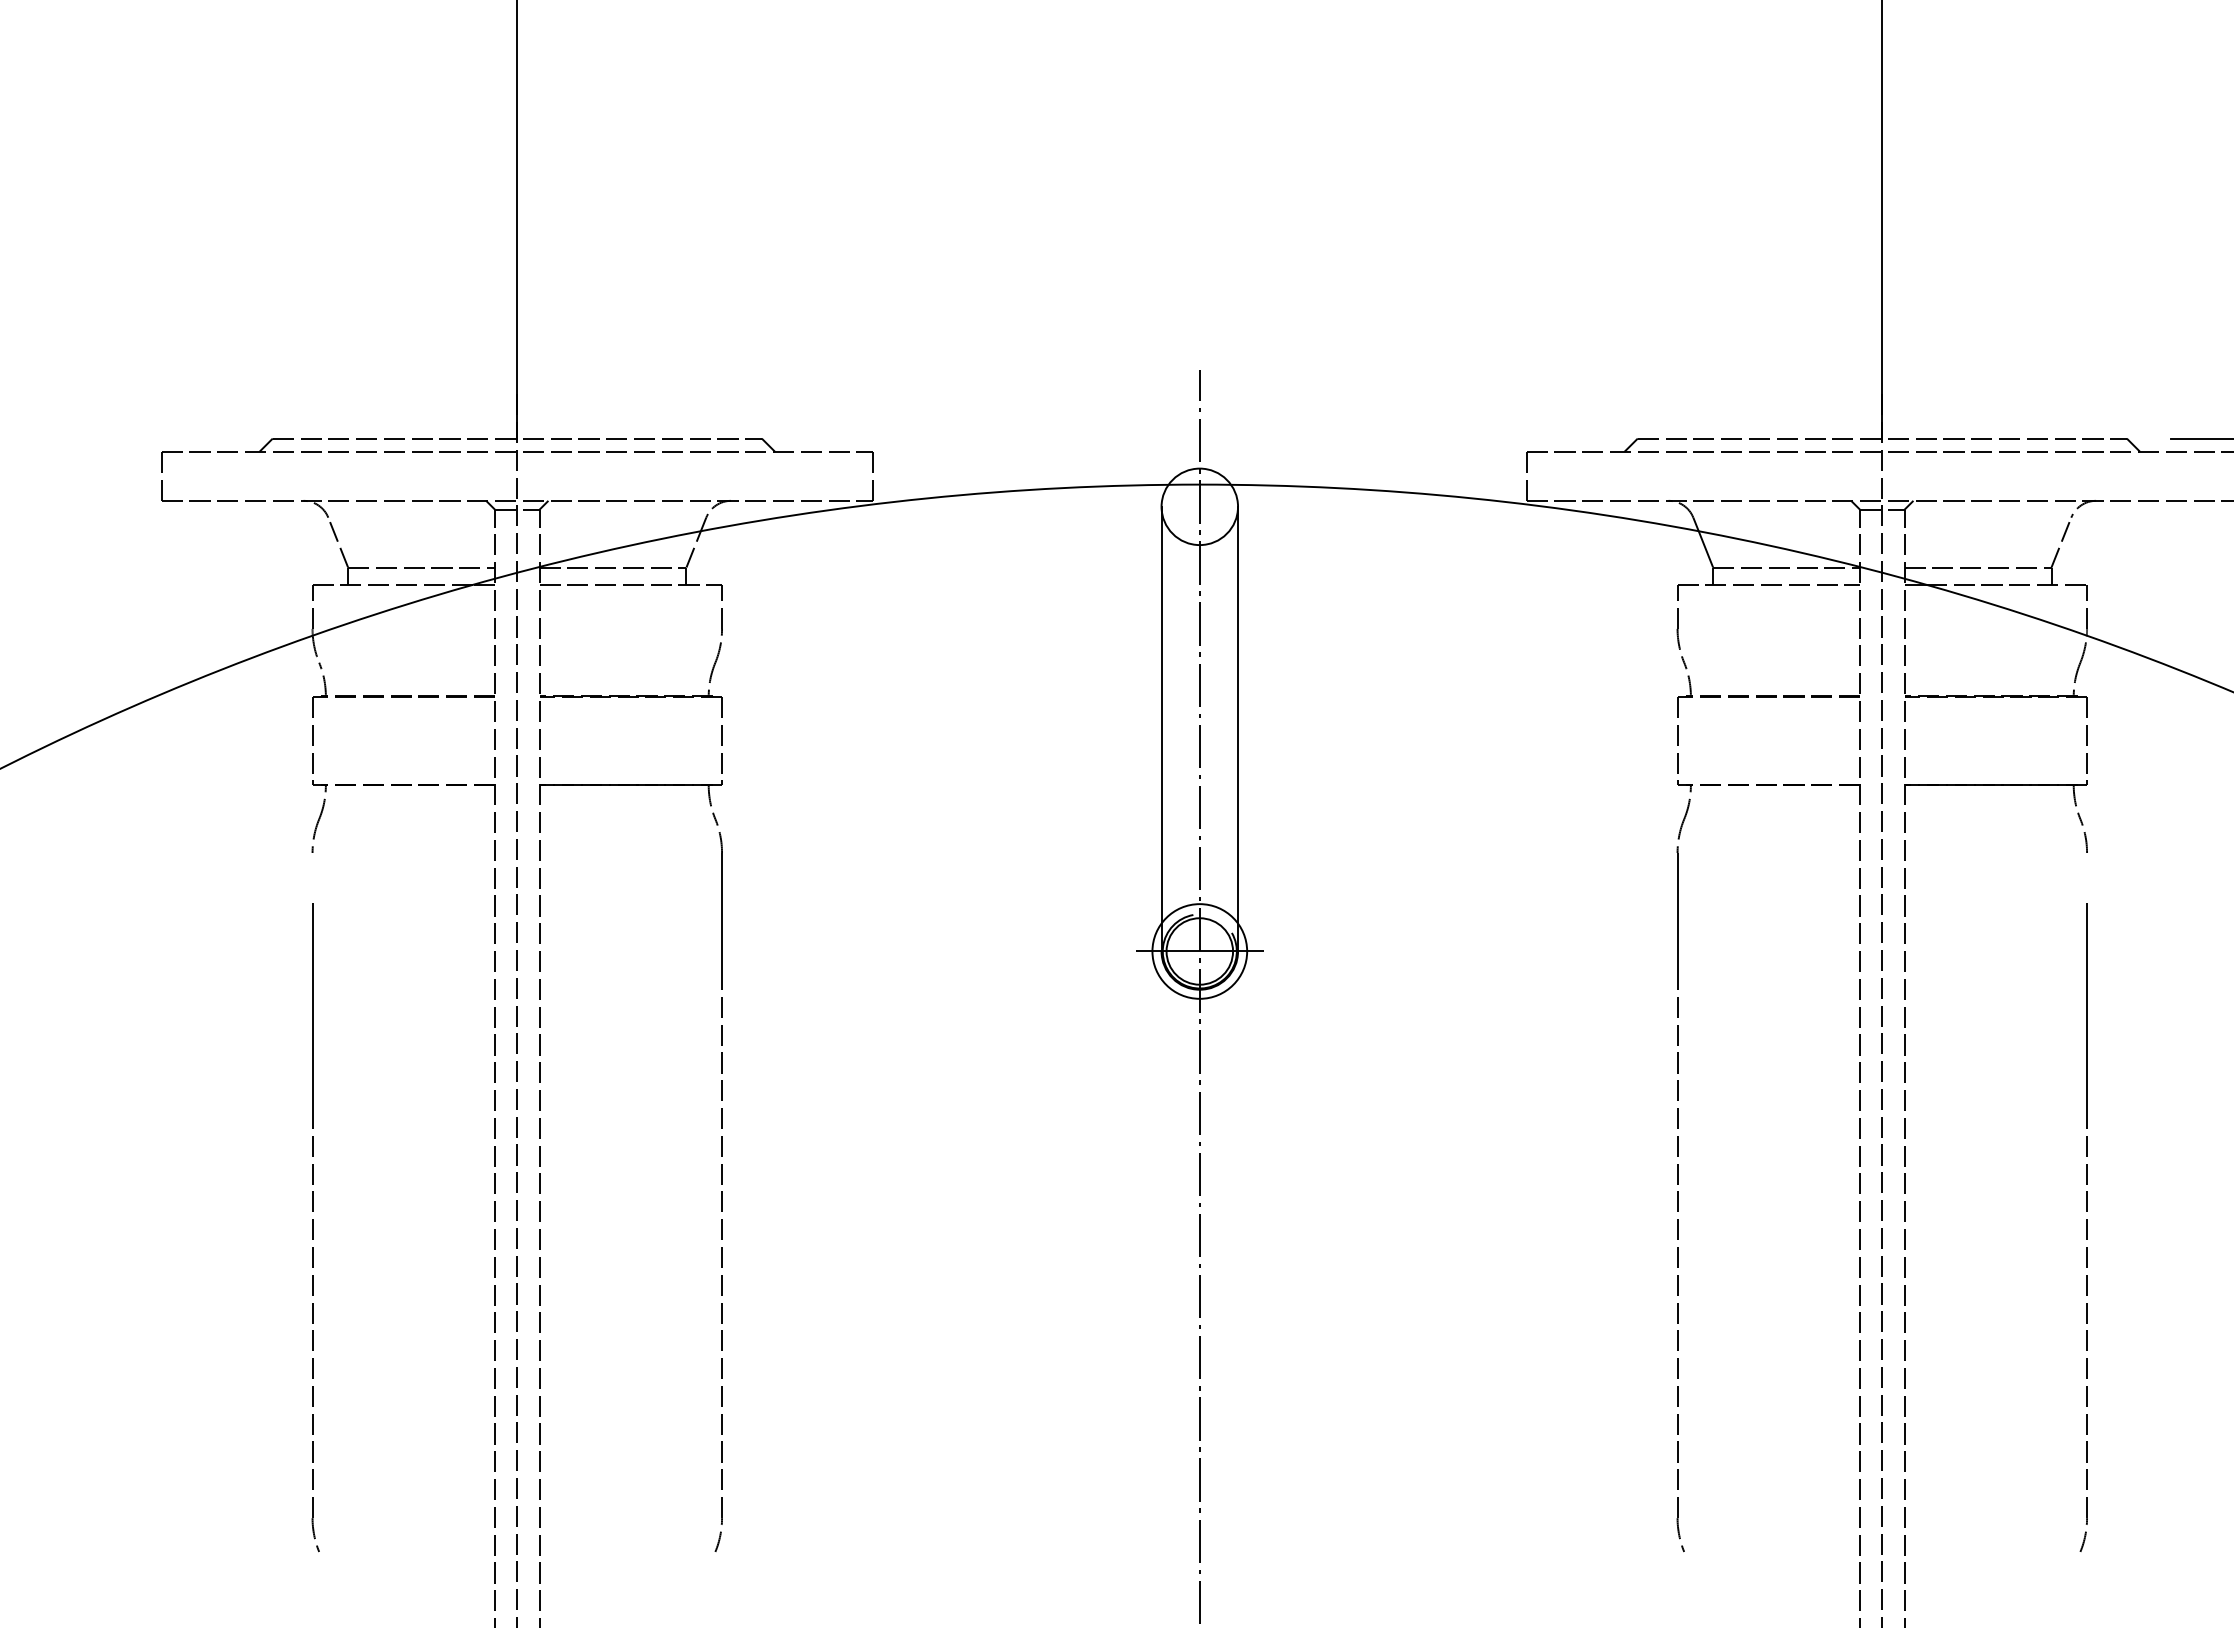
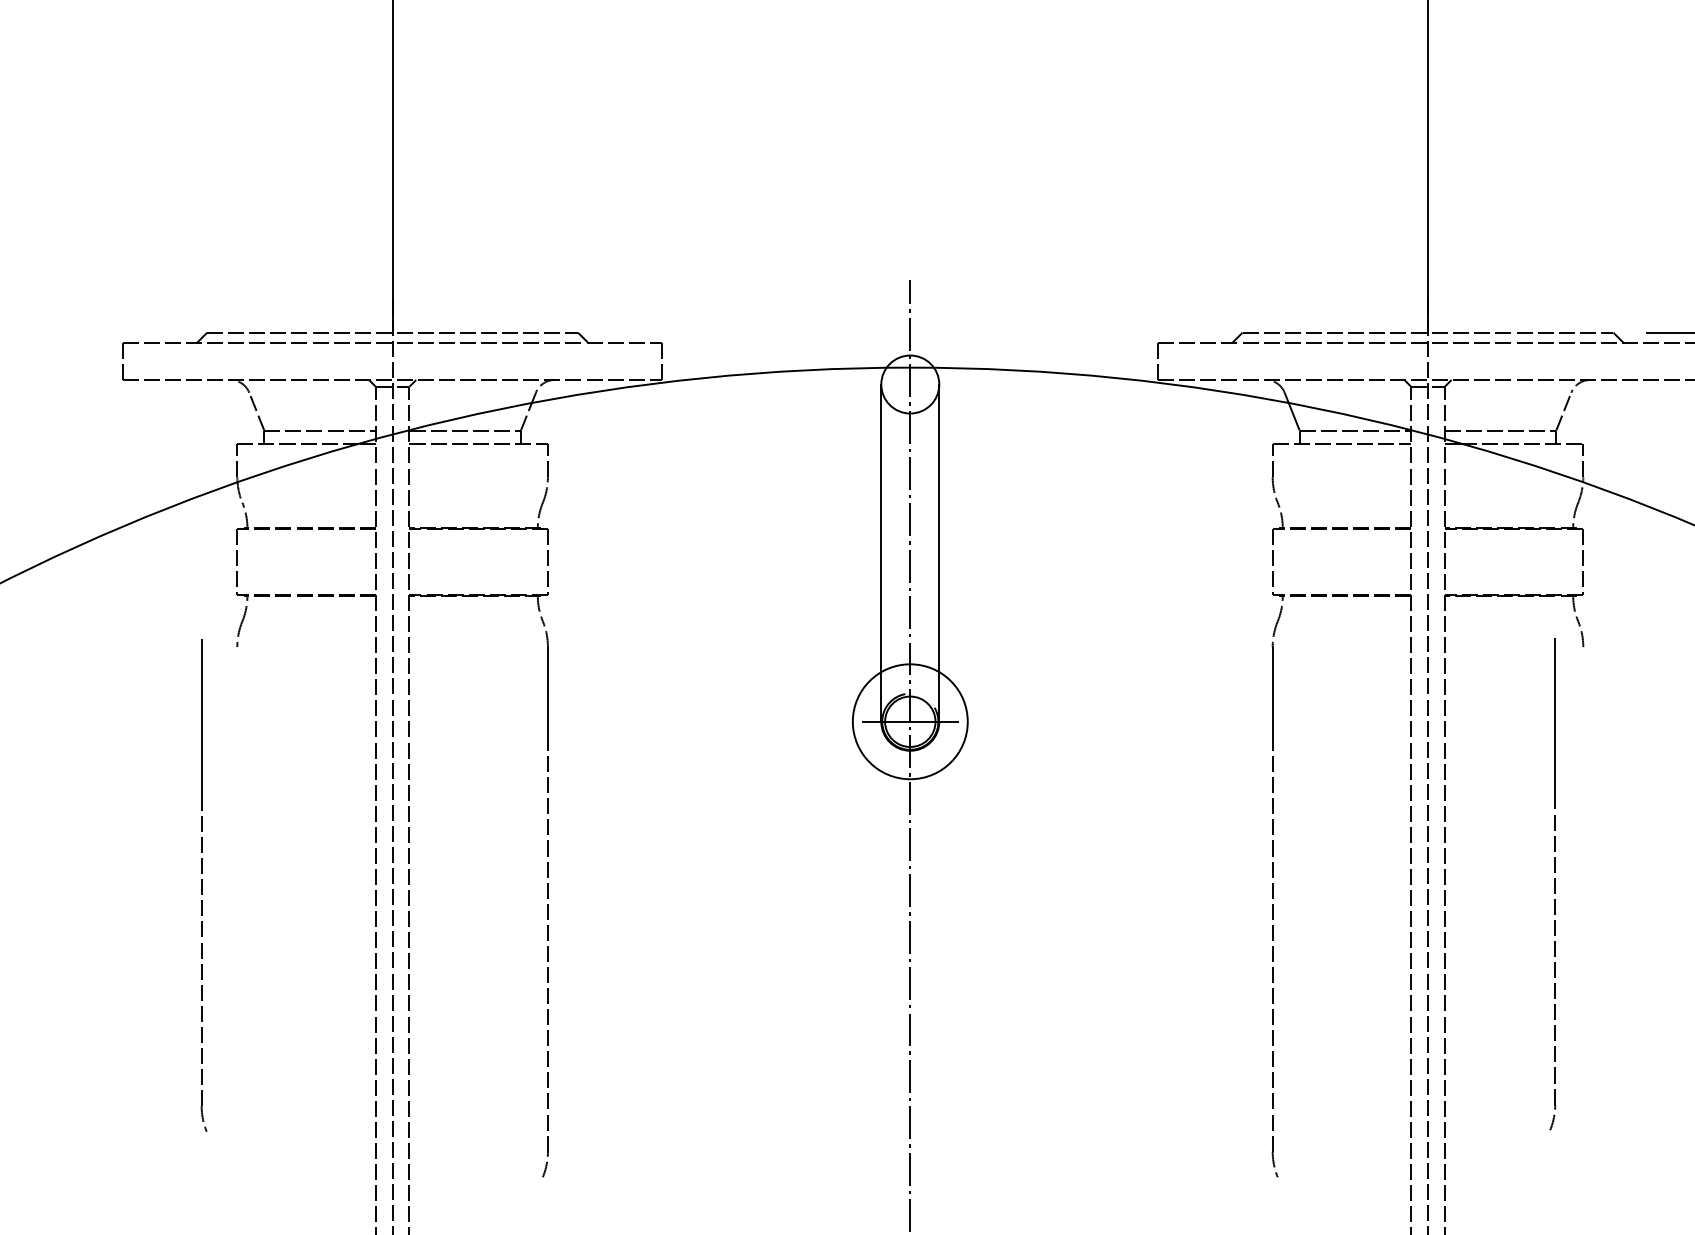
circle: (1199, 951) -> (910, 721), size x1.6
part: (315, 1227) -> (203, 885), moved
part: (2083, 1227) -> (1552, 884), moved

